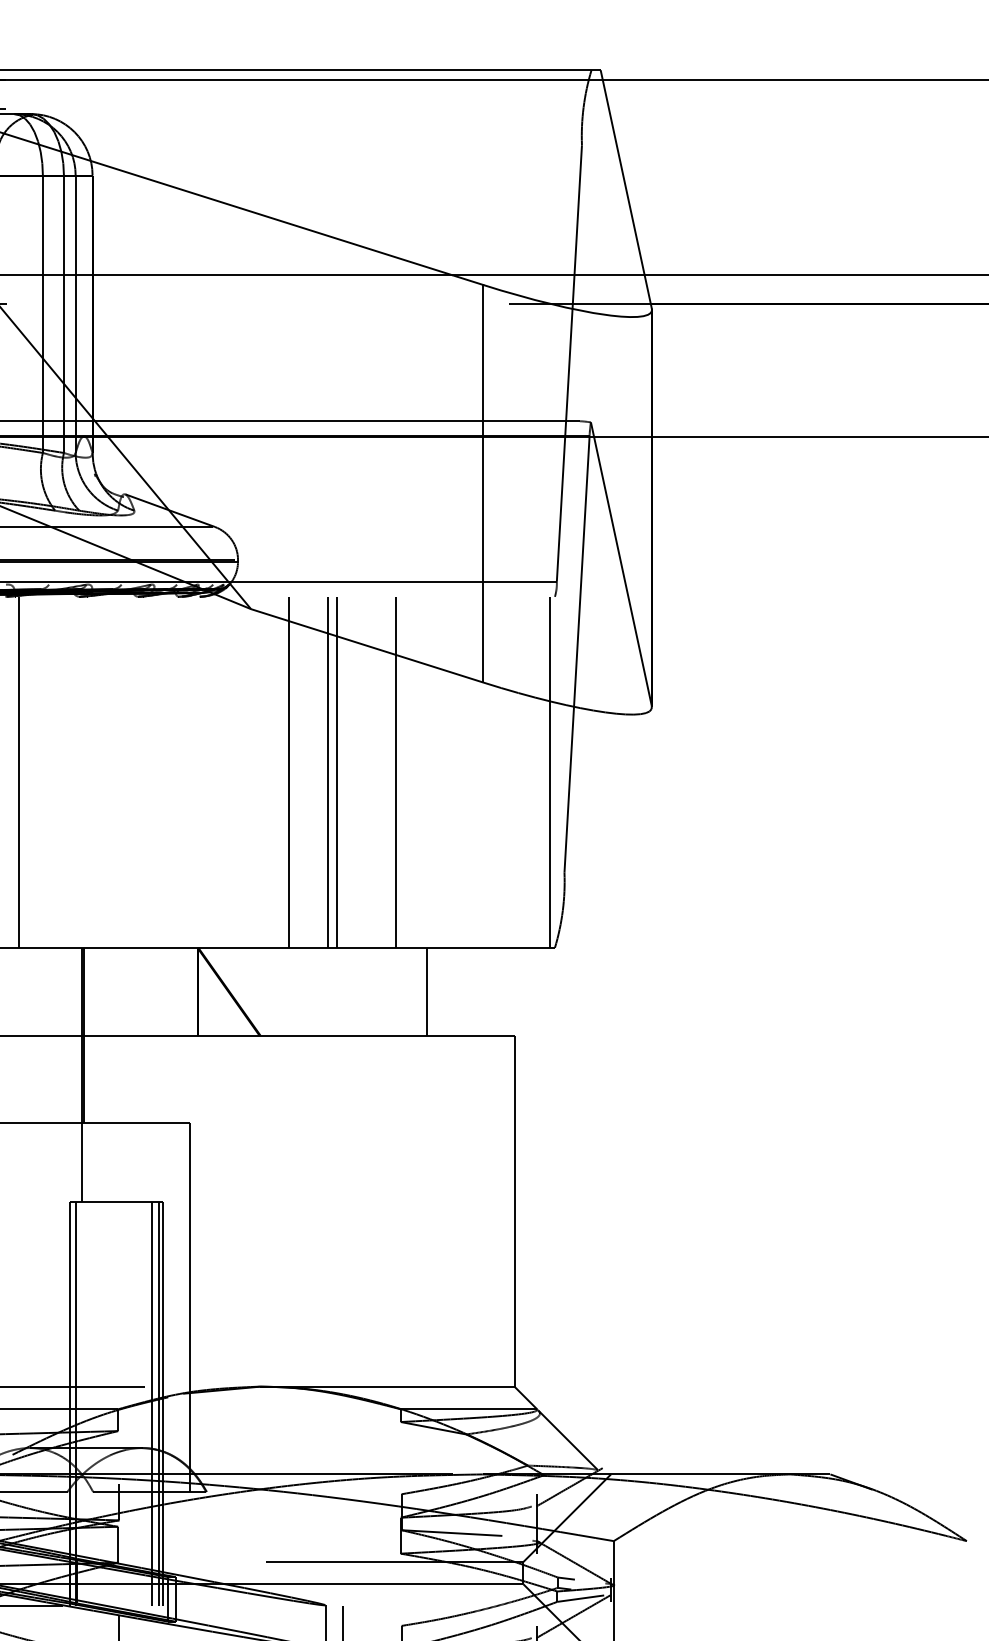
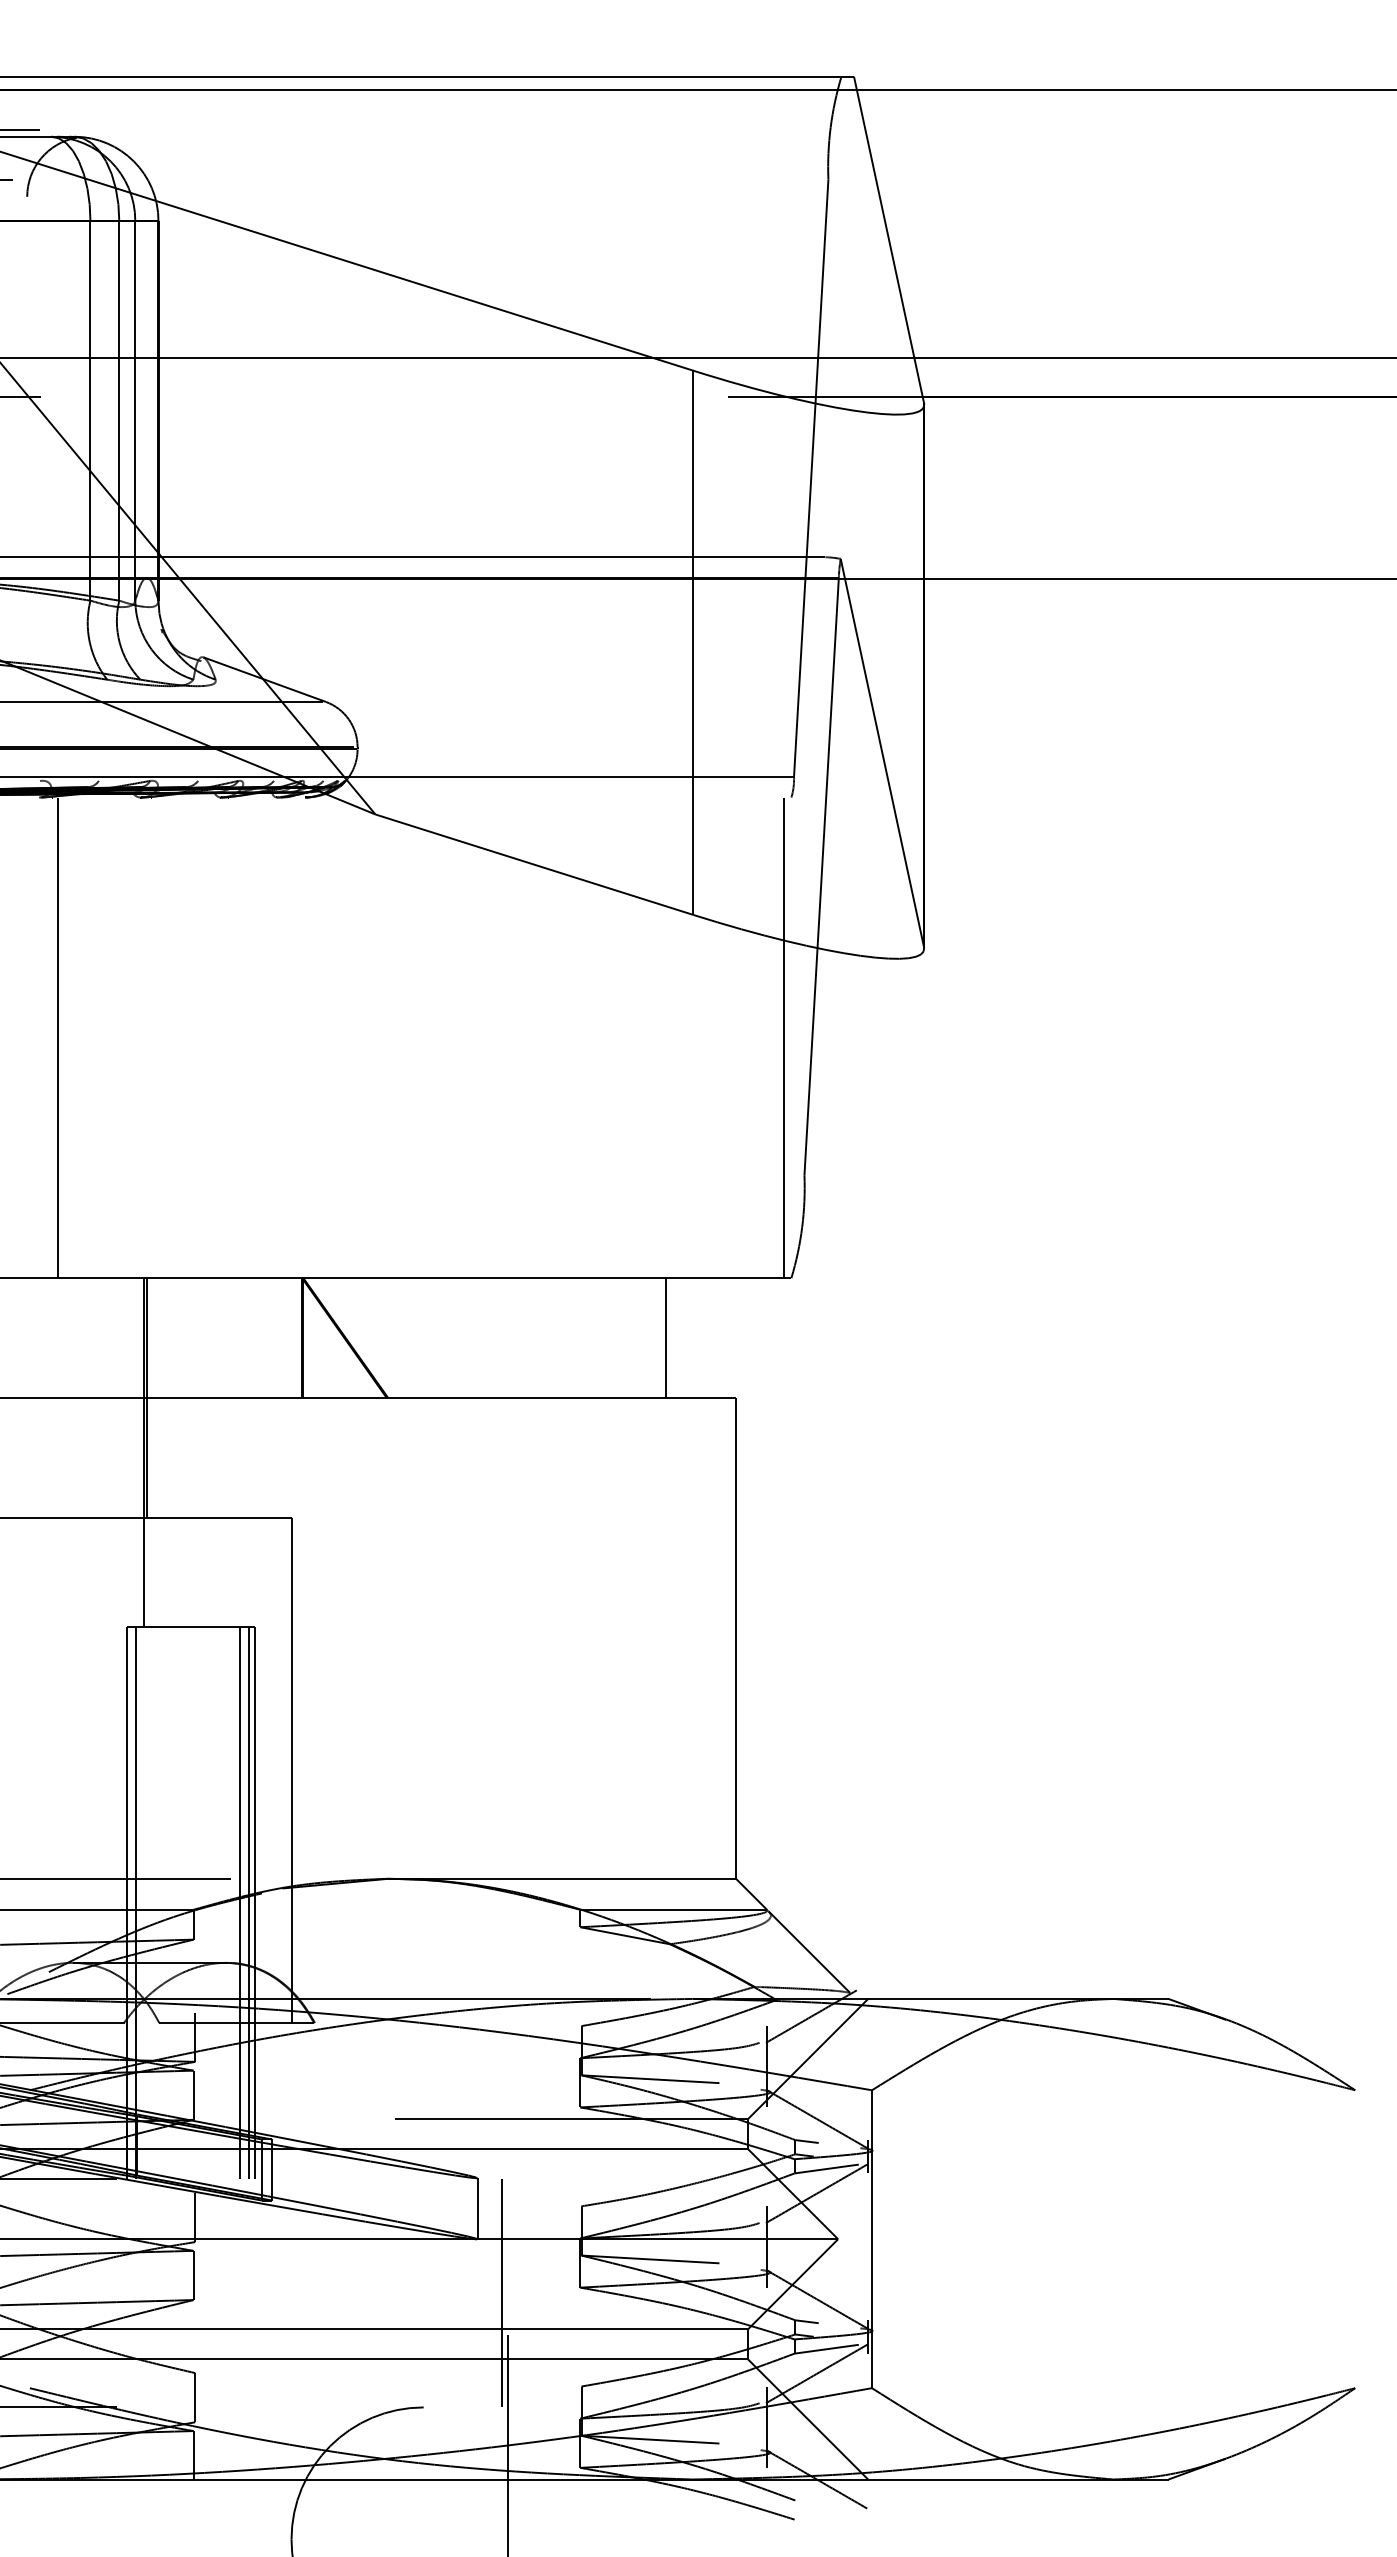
line: (288, 772) -> (426, 1037), removed
line: (328, 772) -> (481, 1037), removed
line: (337, 772) -> (493, 1037), removed
line: (396, 772) -> (574, 1037), removed
line: (426, 991) -> (665, 1338), moved

